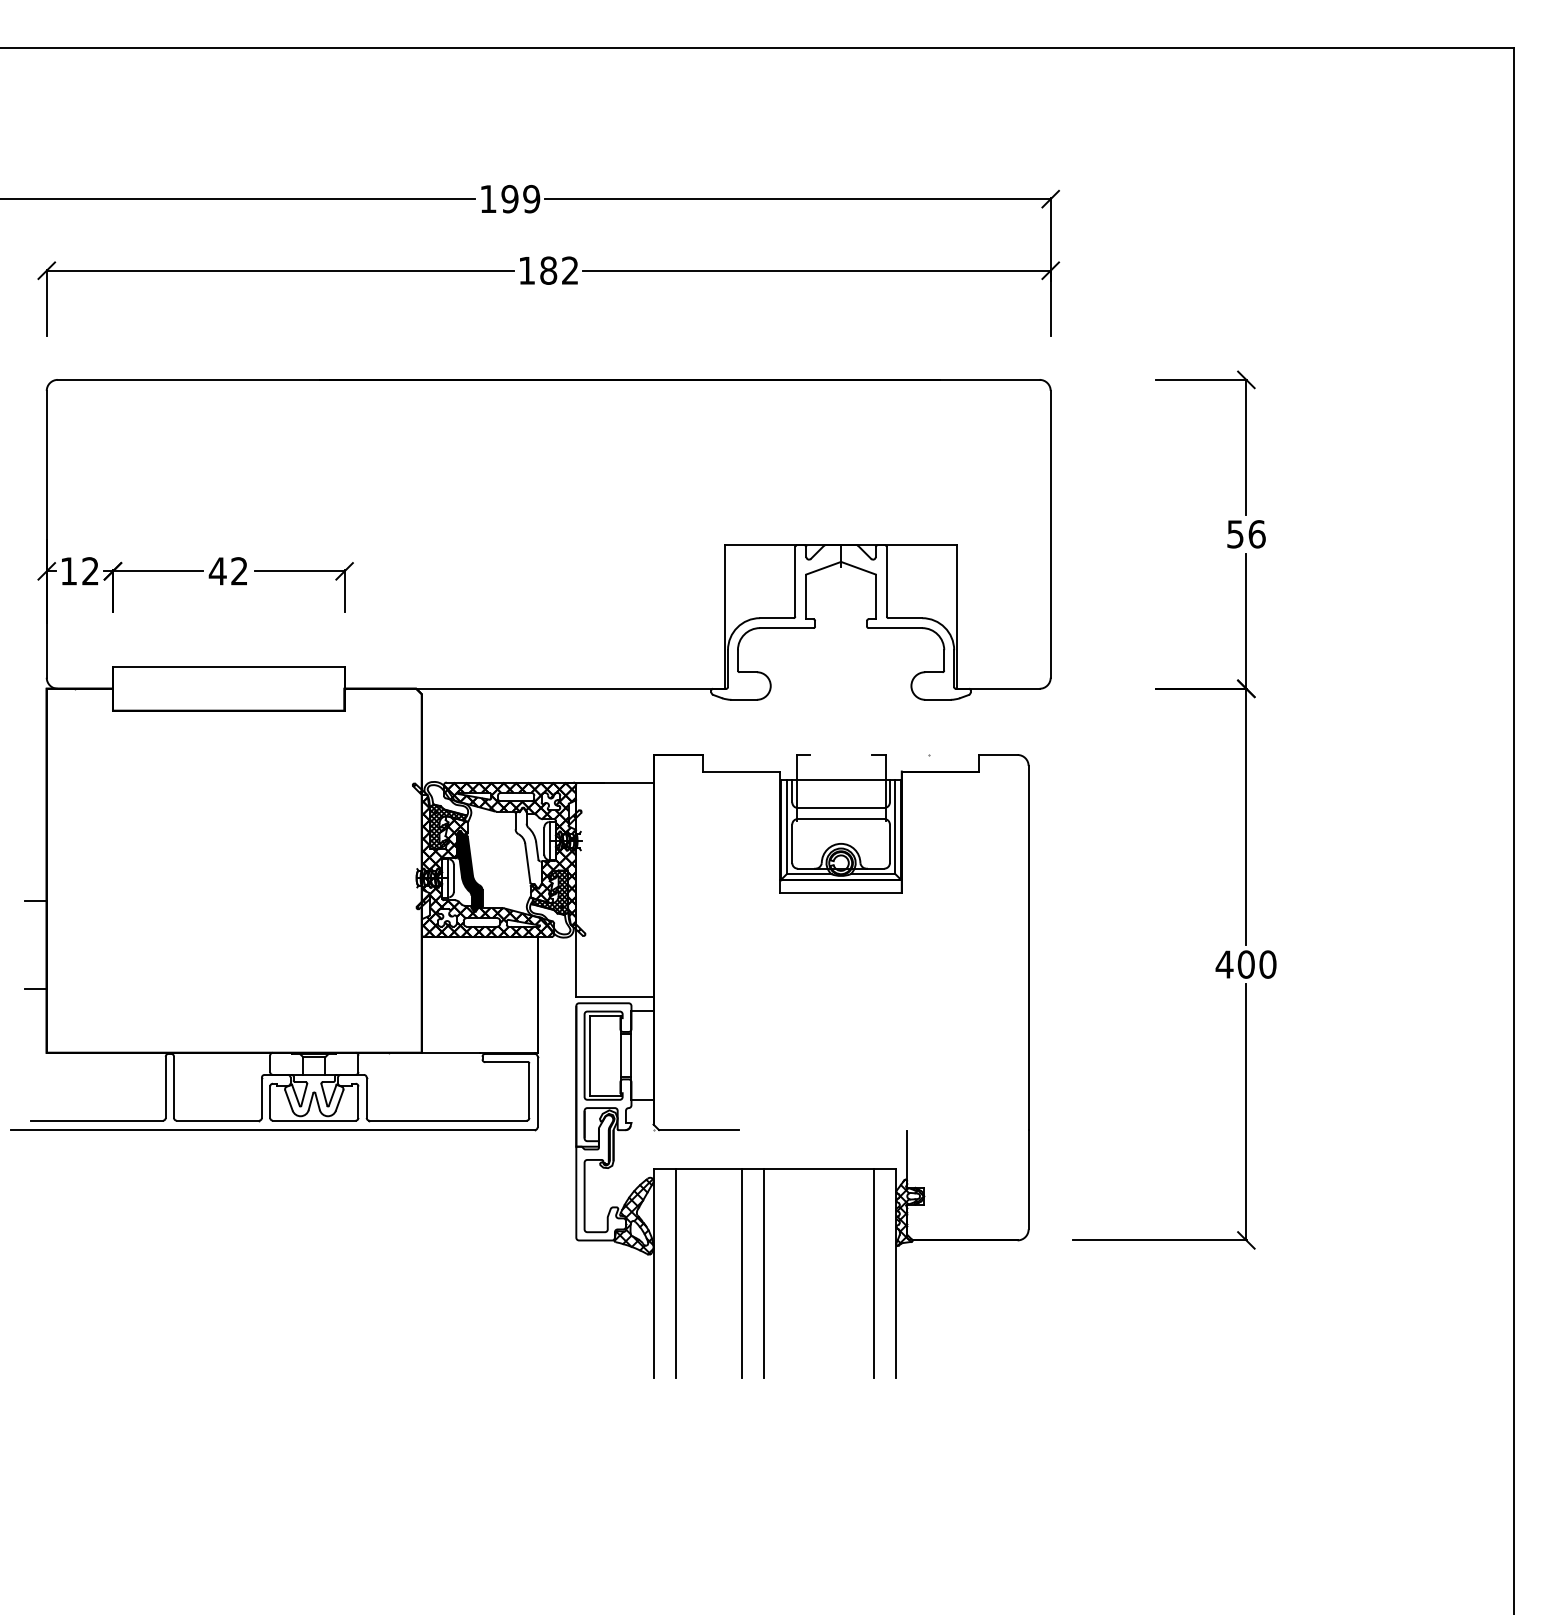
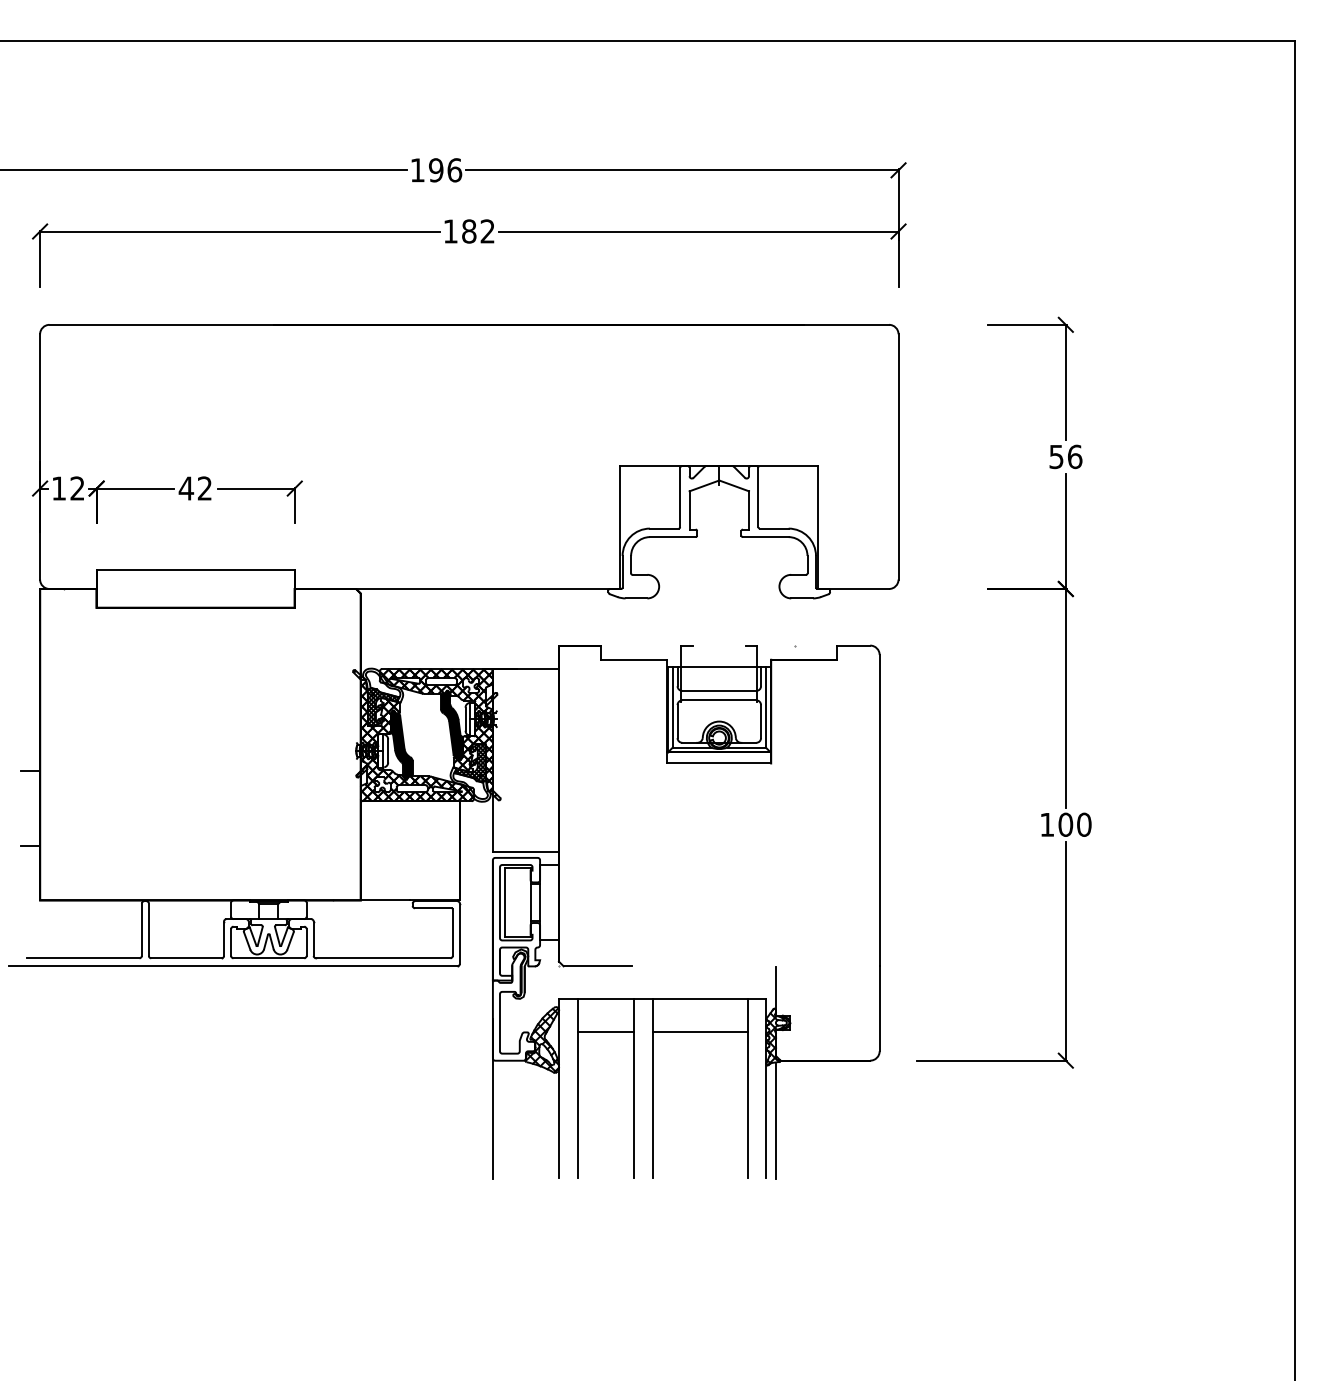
text: (531, 199) -> (454, 170), 199 -> 196
fill: (529, 848) -> (452, 725), added
text: (1223, 964) -> (1046, 824), 400 -> 100
line: (707, 1207) -> (605, 1032), added
line: (819, 1207) -> (700, 1032), added
line: (575, 1284) -> (492, 1098), added
line: (906, 1311) -> (775, 1121), added

